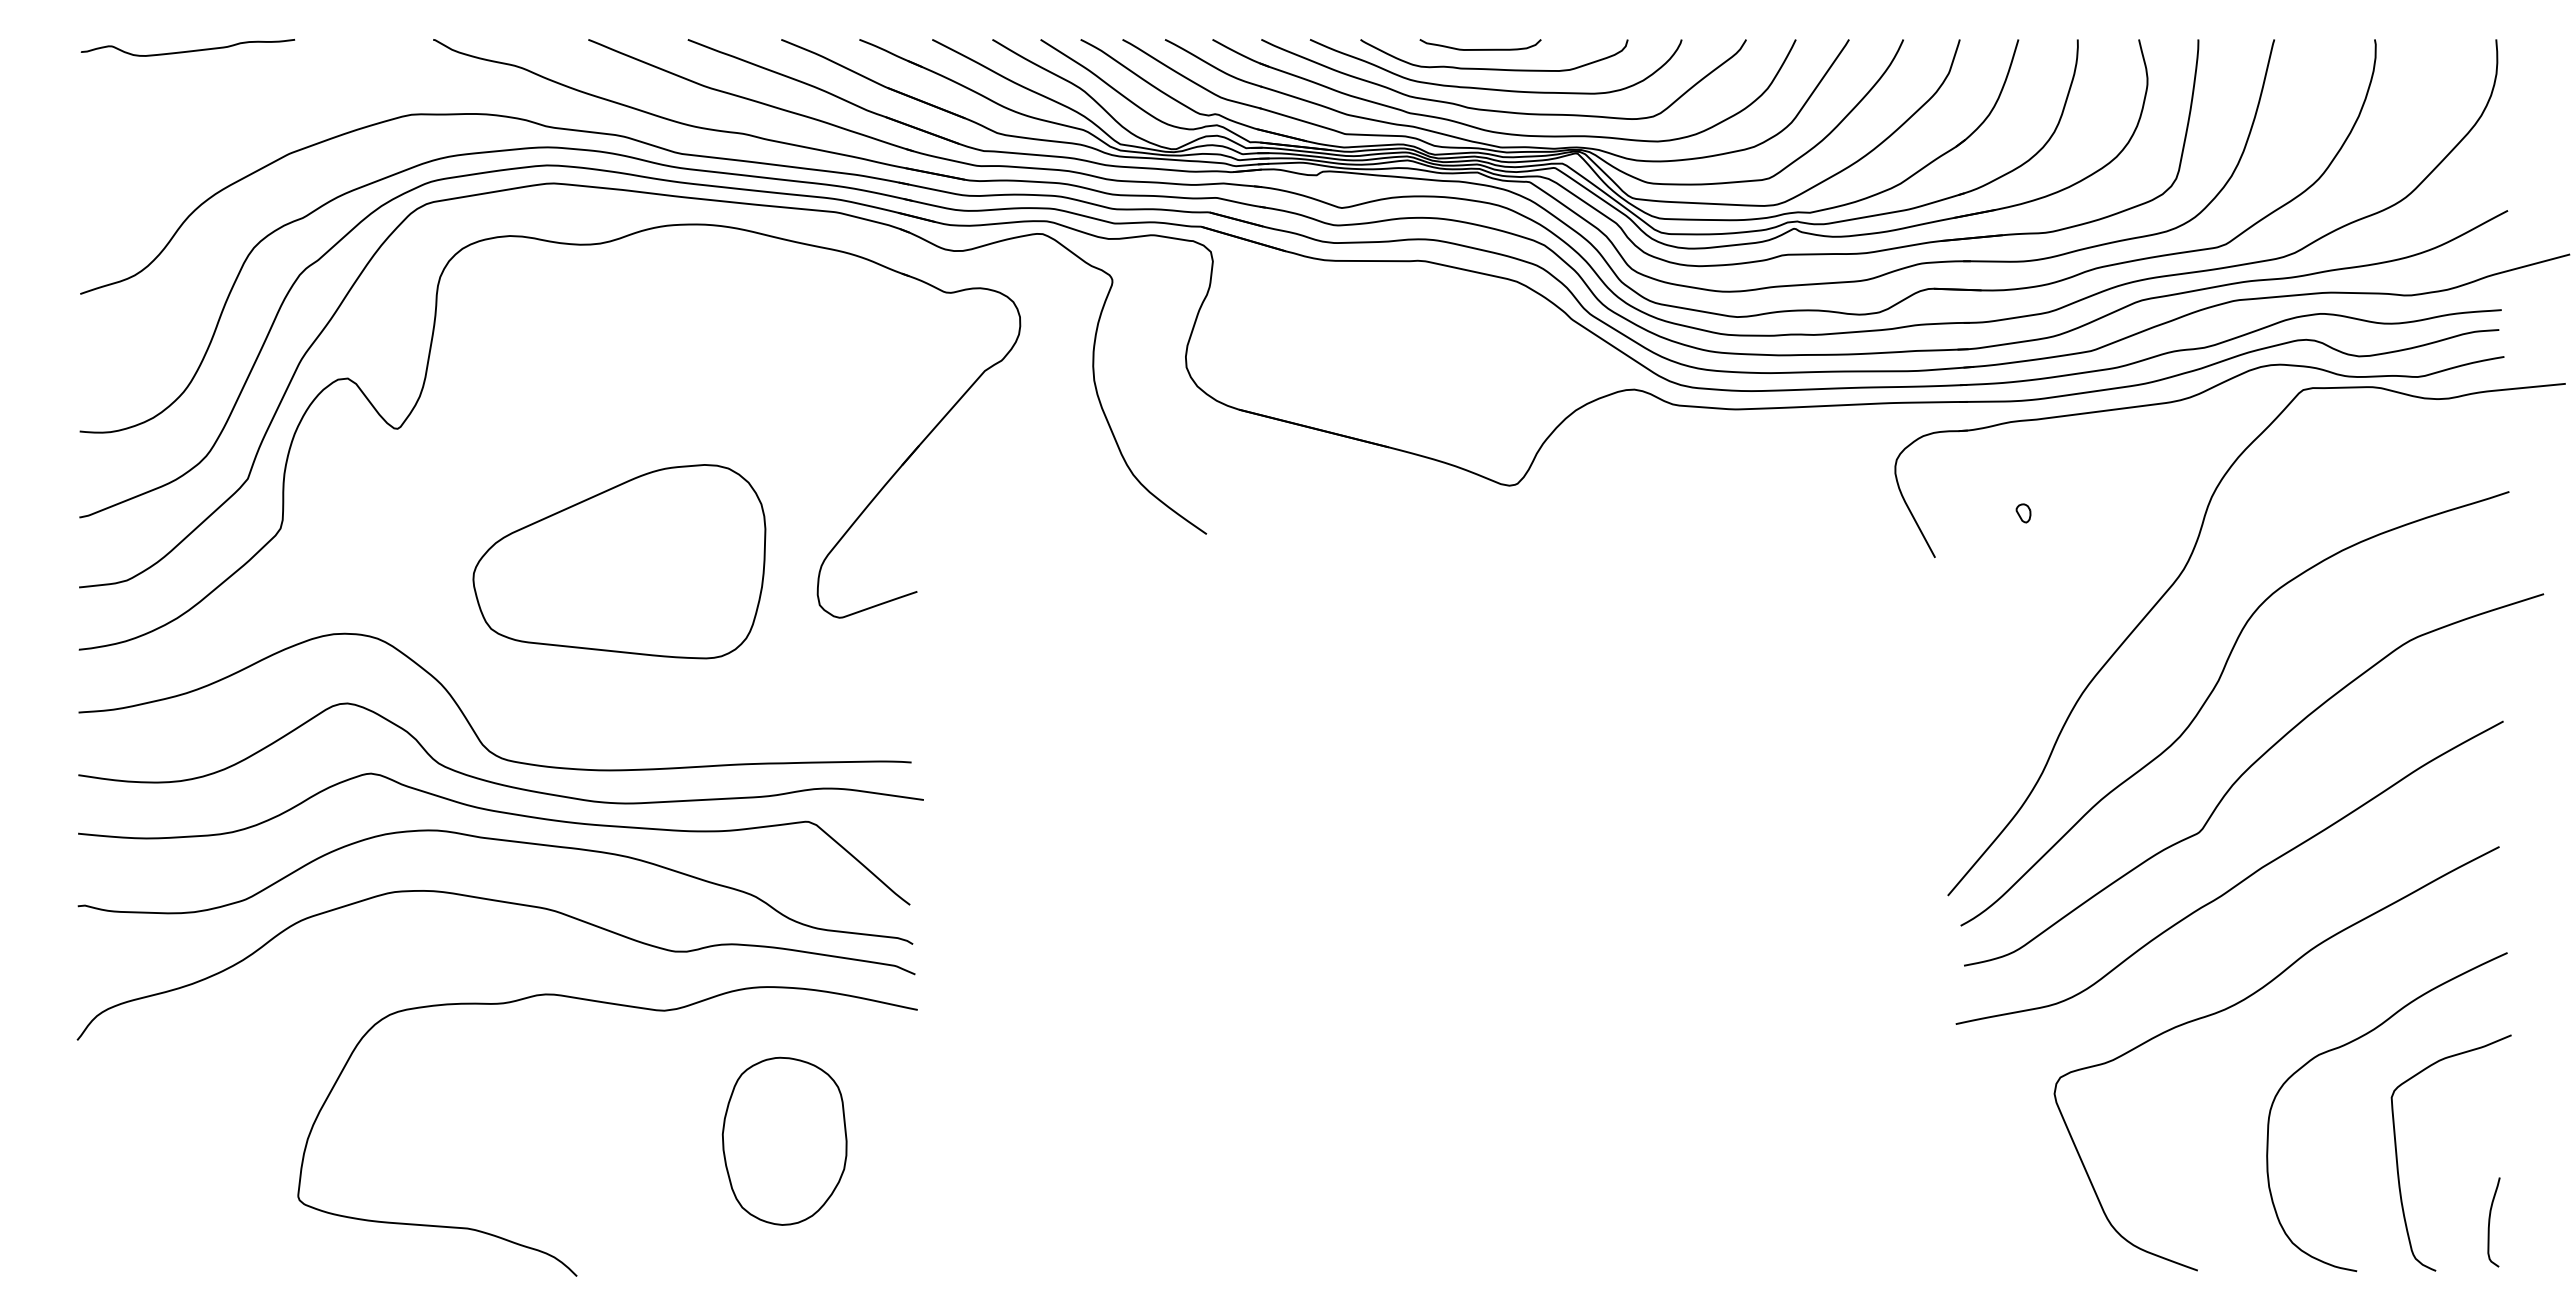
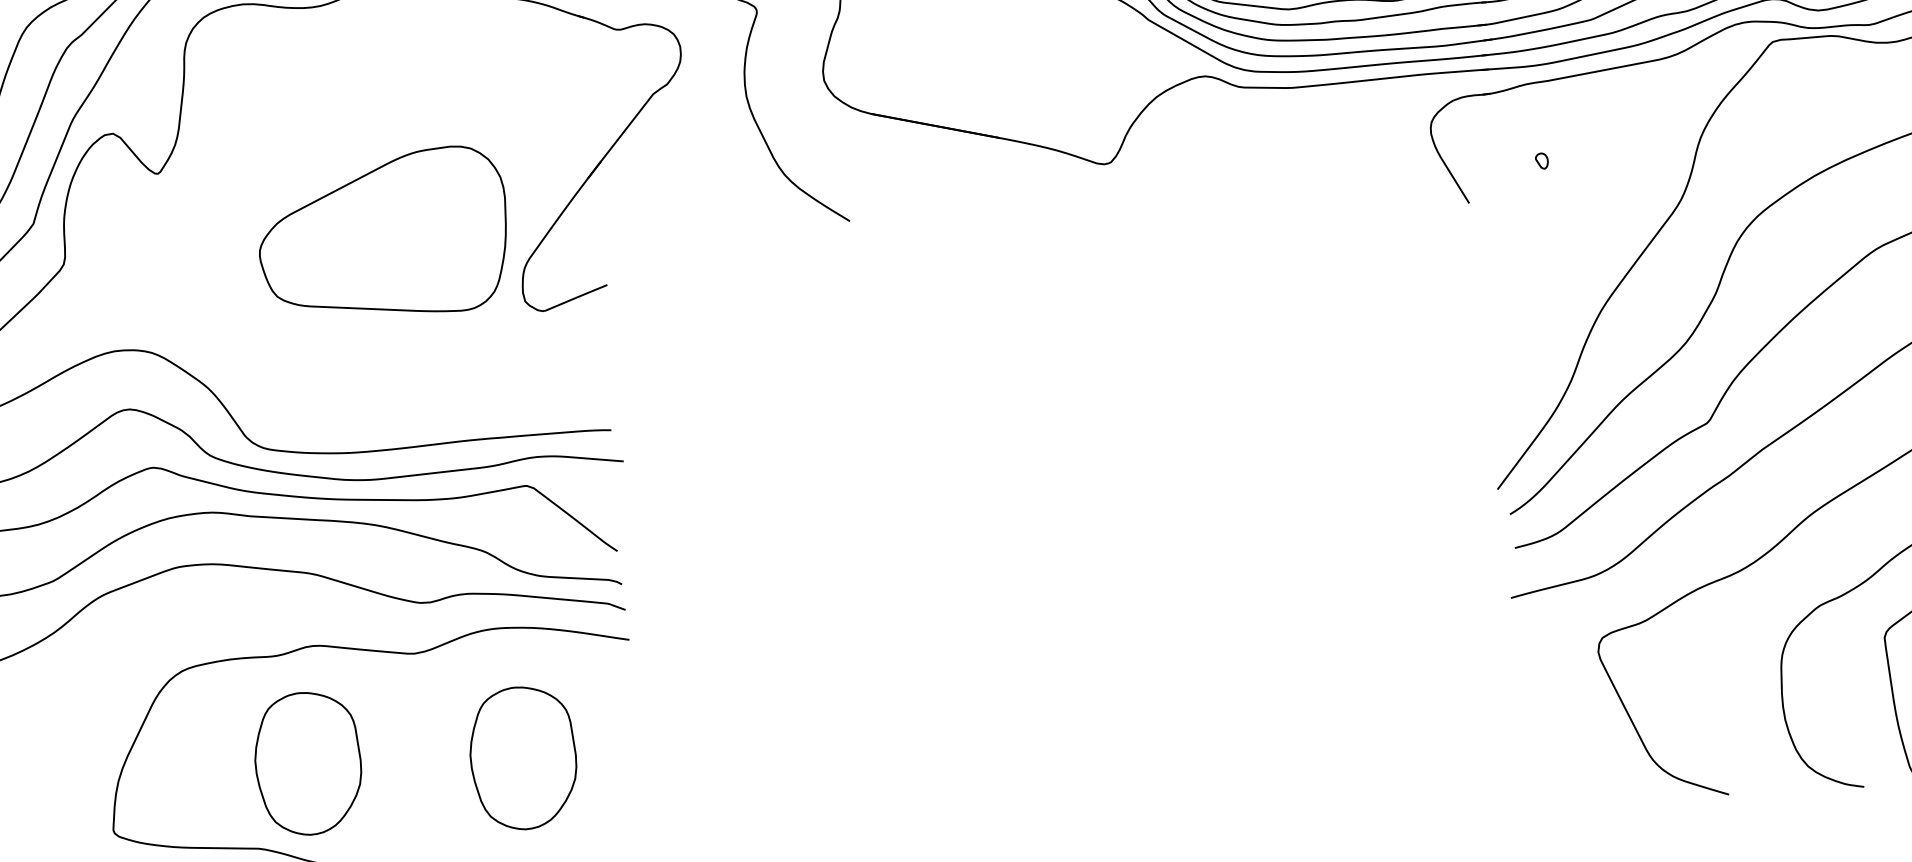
part: (619, 561) -> (382, 232), moved
part: (531, 1131) -> (307, 763), added

